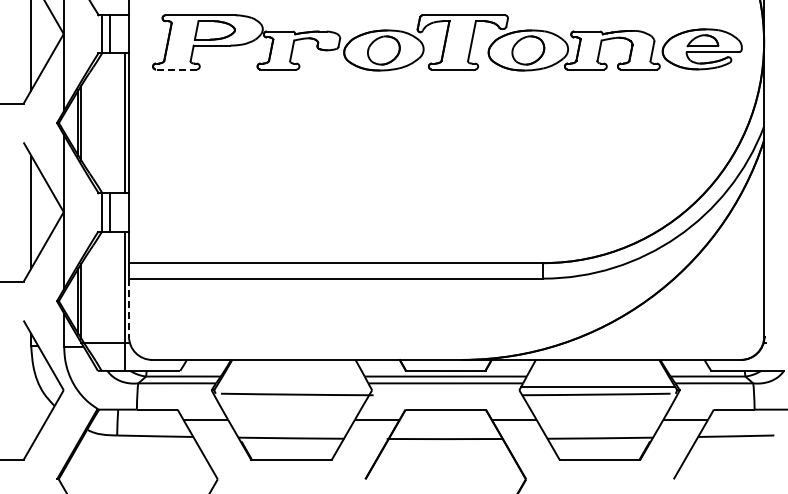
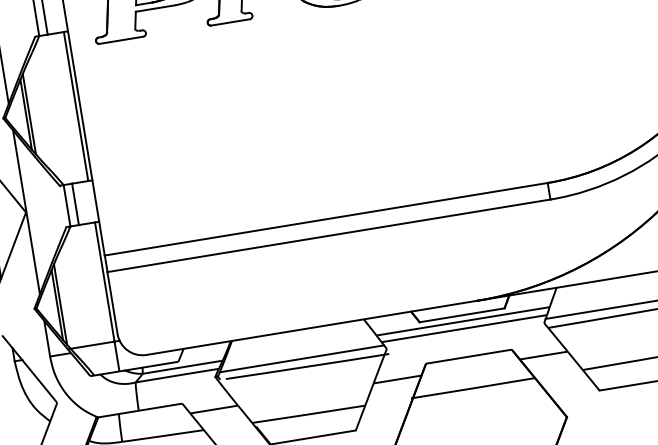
line: (175, 69) -> (120, 40), dashed -> solid
line: (129, 308) -> (113, 303), dashed -> solid
line: (293, 386) -> (302, 358), added

